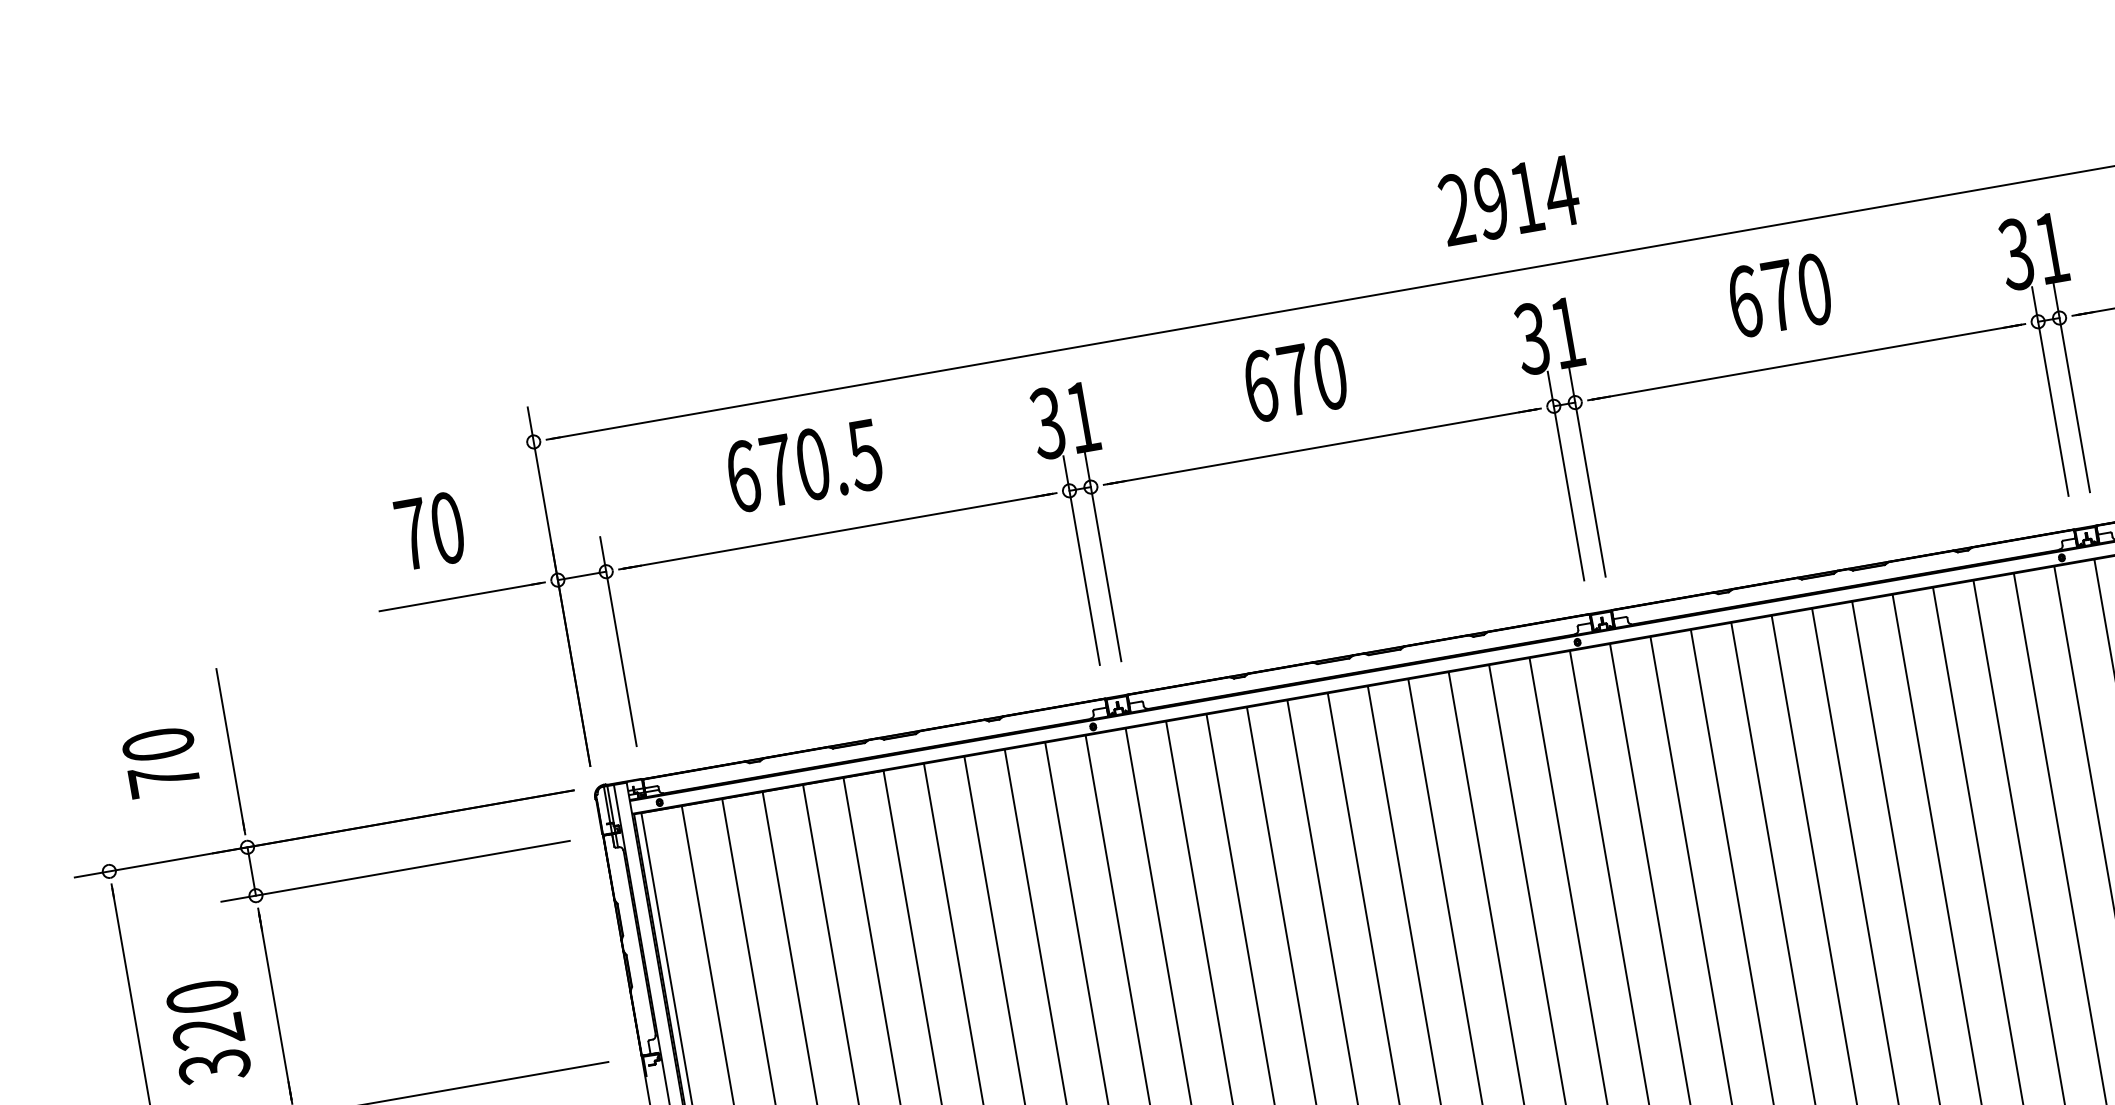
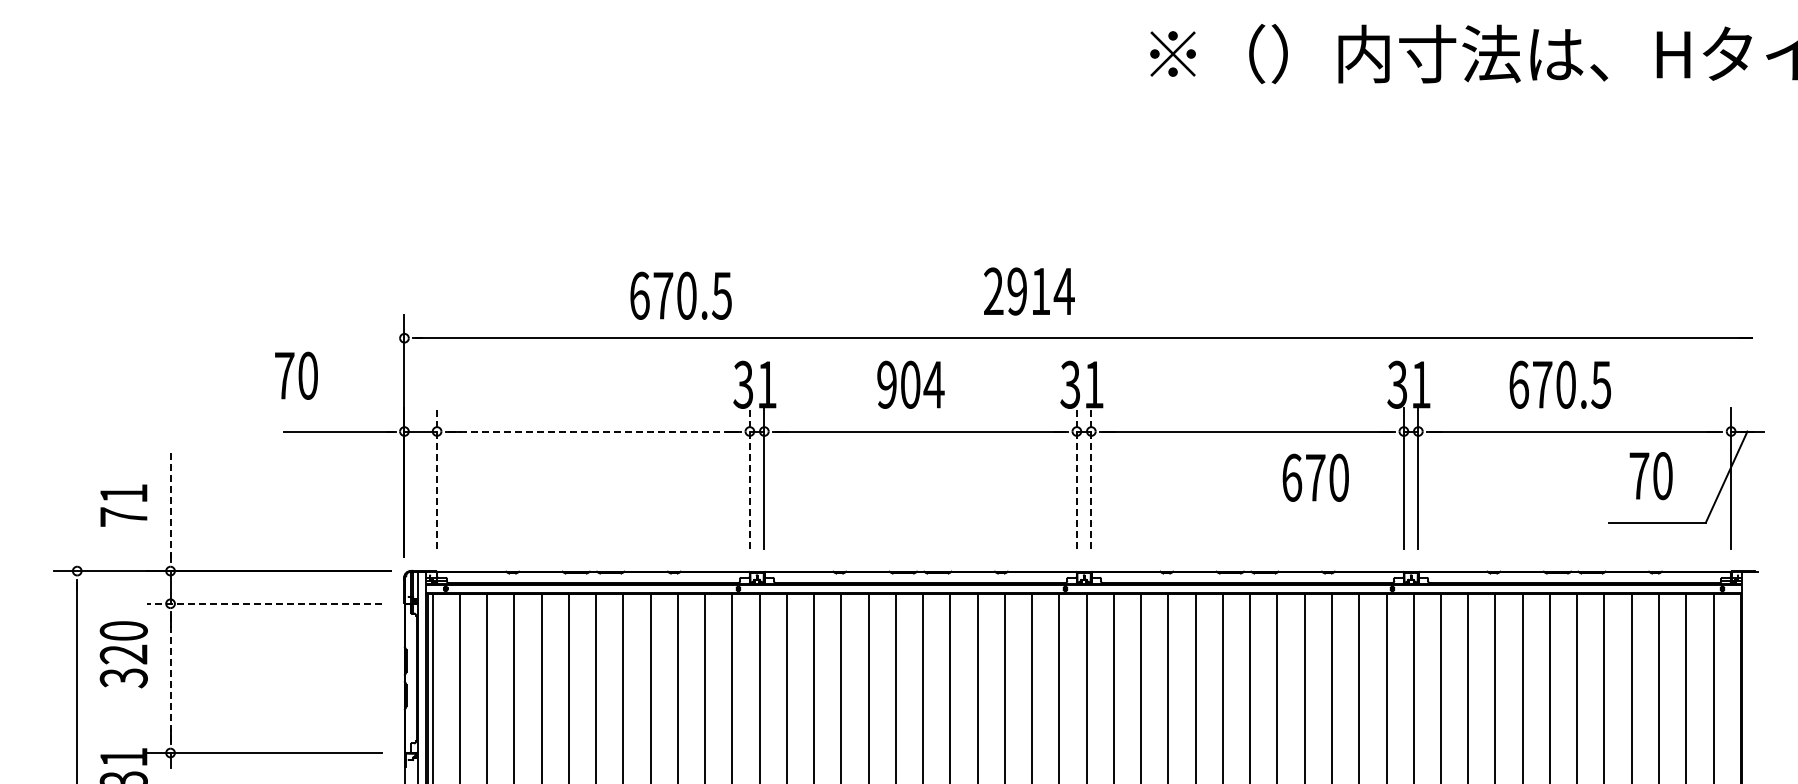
text: (1509, 200) -> (1029, 291), moved
text: (1779, 295) -> (1315, 477), moved
text: (1295, 379) -> (910, 384), 670 -> 904
text: (803, 465) -> (680, 295), moved
line: (1587, 472) -> (1091, 478), solid -> dashed
line: (1565, 475) -> (1076, 478), solid -> dashed
text: (430, 530) -> (296, 375), moved
line: (837, 531) -> (593, 431), solid -> dashed
line: (1081, 560) -> (749, 478), solid -> dashed
line: (618, 641) -> (437, 478), solid -> dashed
text: (157, 744) -> (123, 493), 70 -> 71
line: (230, 748) -> (170, 504), solid -> dashed
line: (395, 871) -> (264, 603), solid -> dashed
line: (275, 1006) -> (170, 678), solid -> dashed
text: (207, 1031) -> (123, 654), moved

